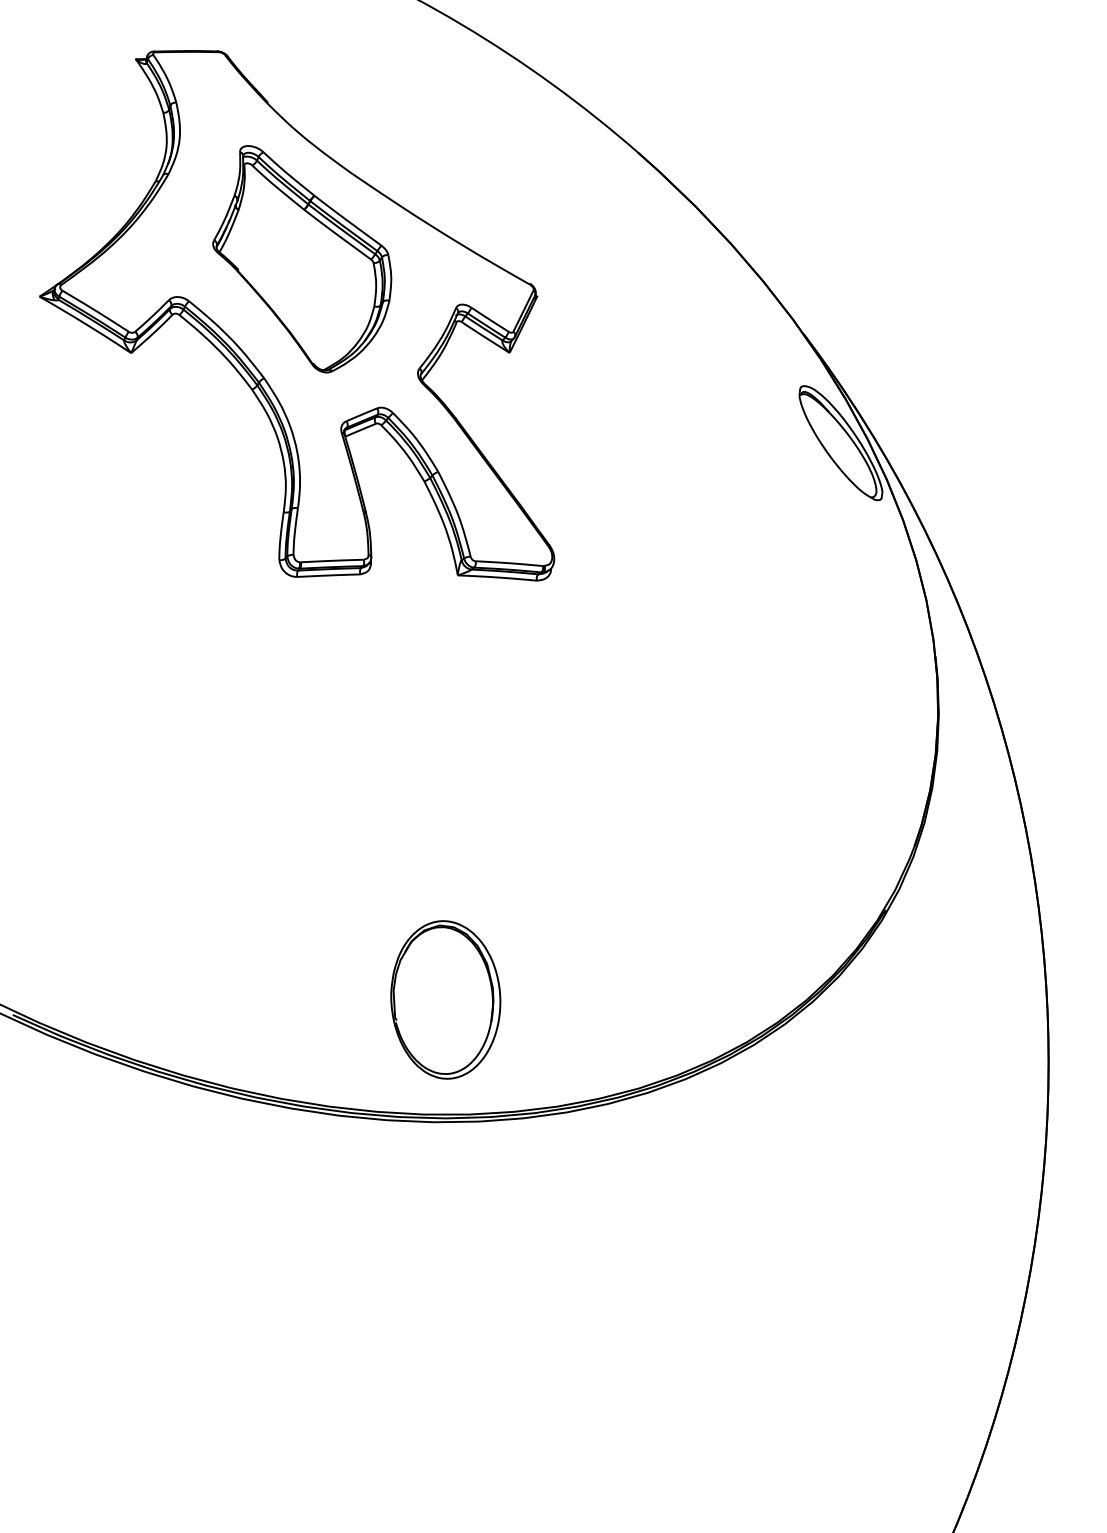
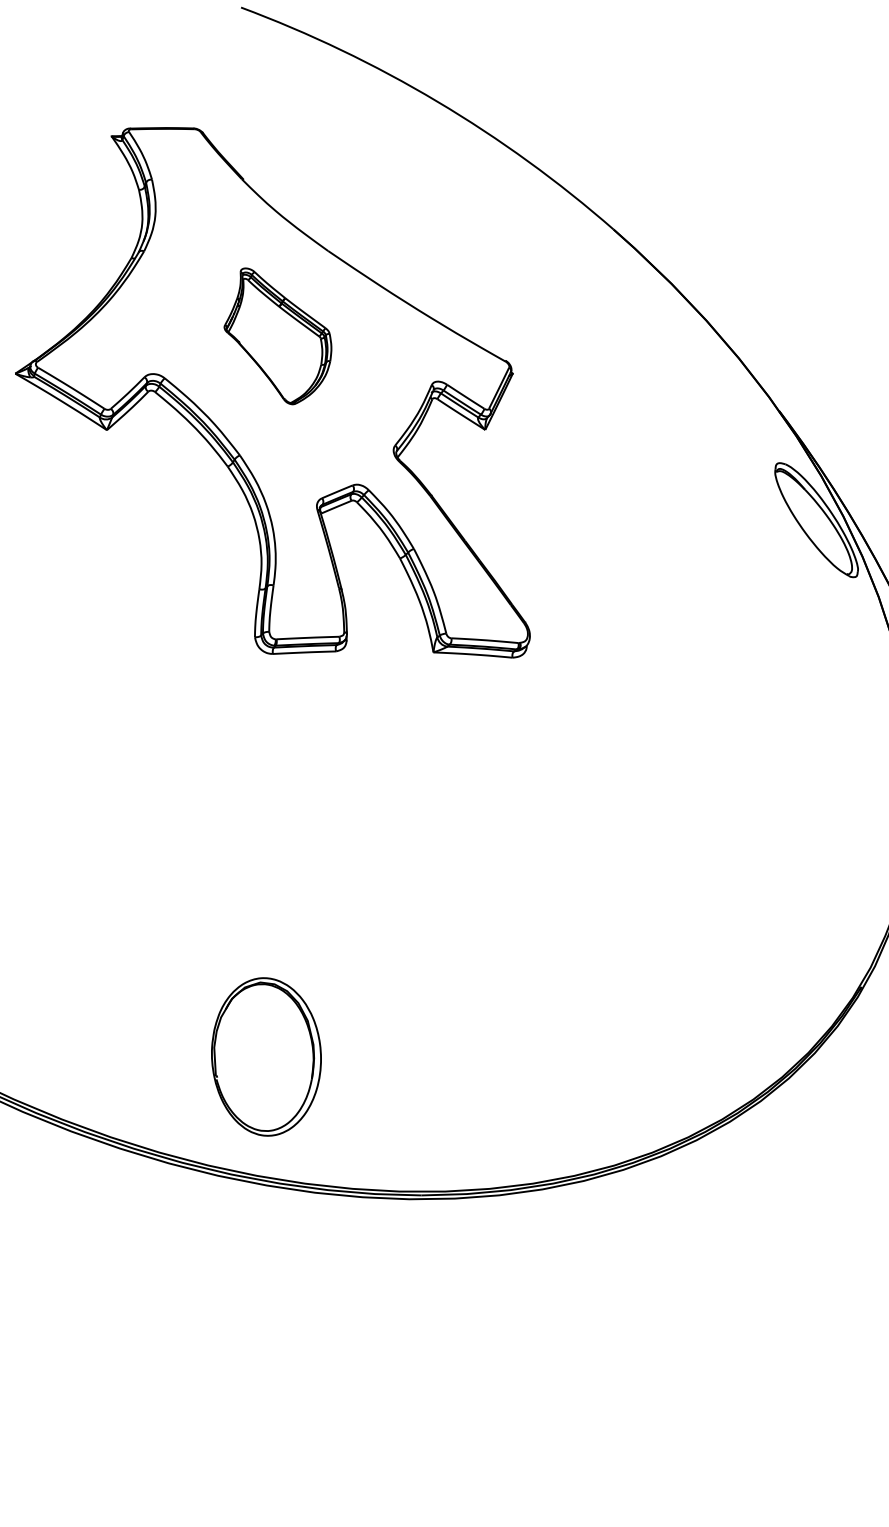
part: (302, 259) -> (278, 336), size x0.6
part: (445, 999) -> (266, 1056), moved

